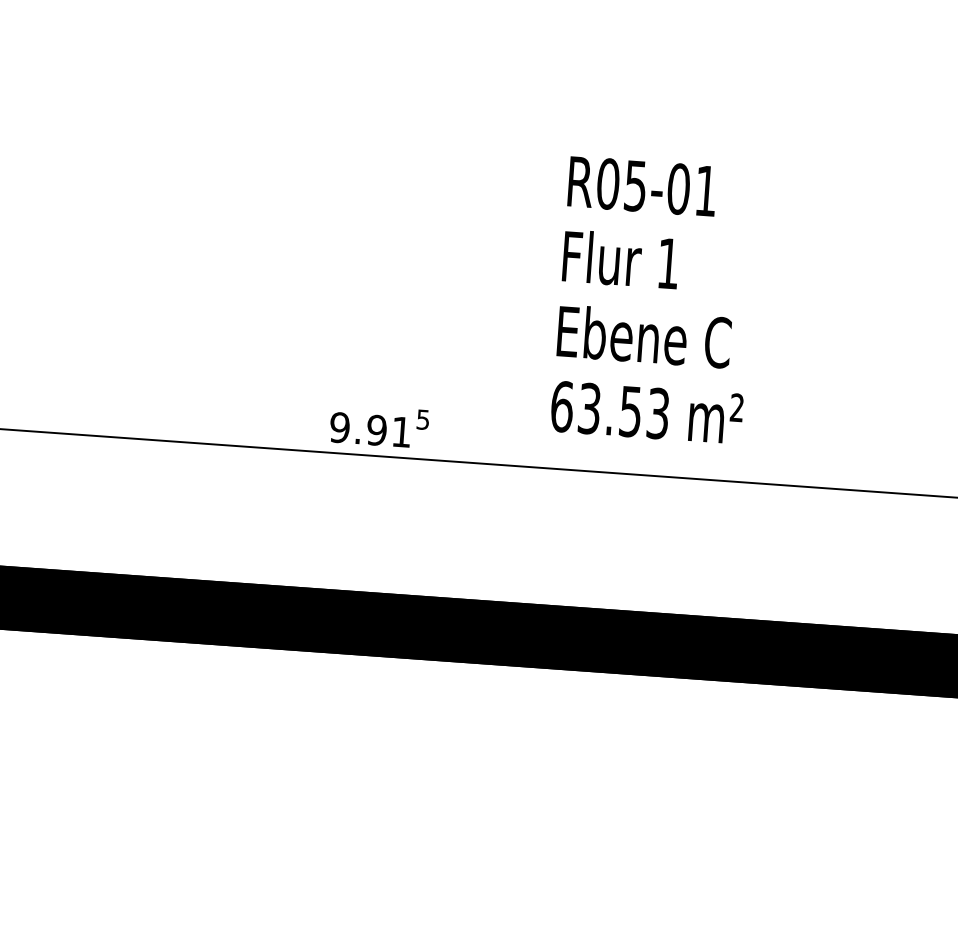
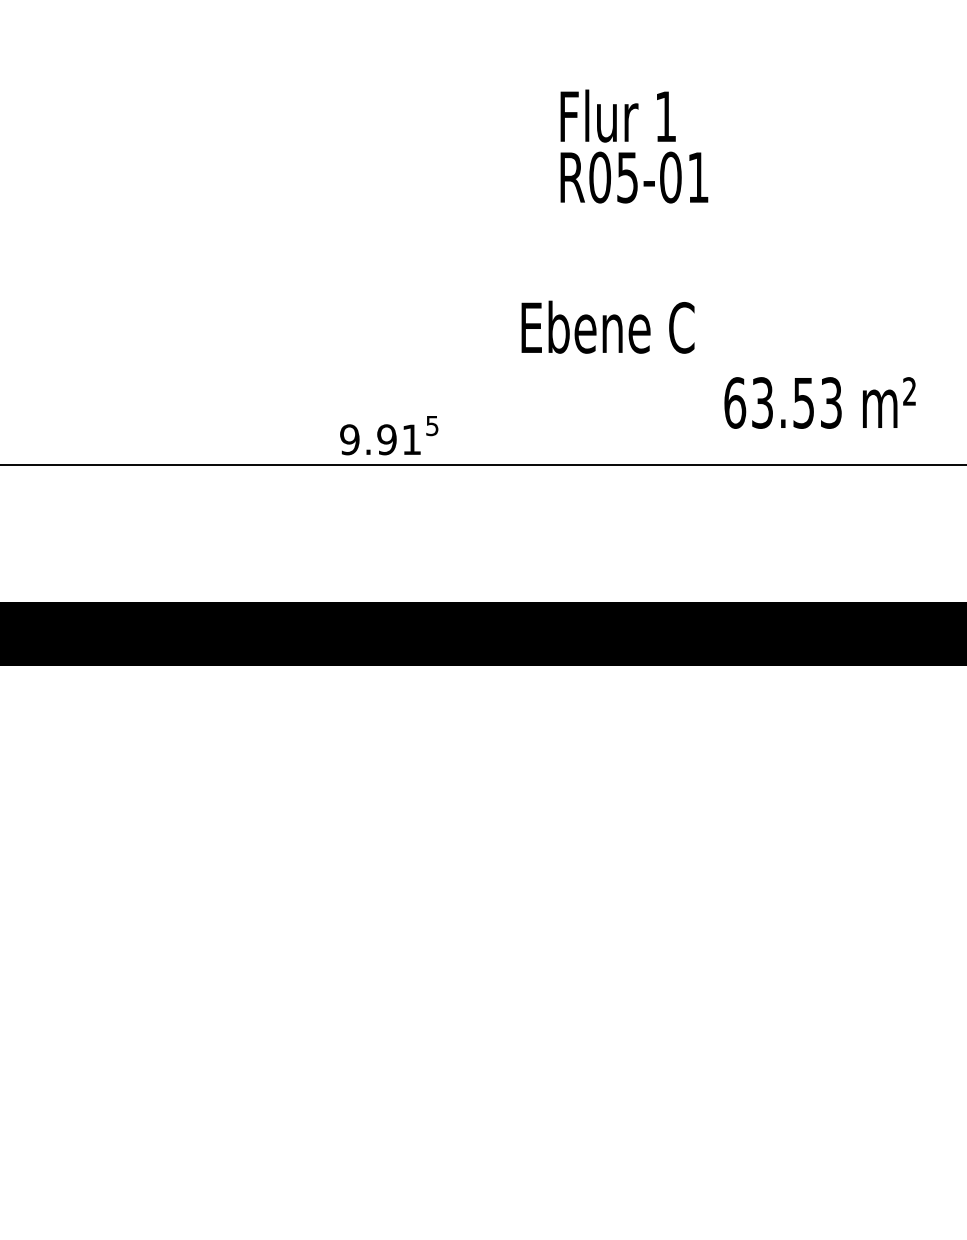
text: (620, 259) -> (617, 115), moved
text: (643, 335) -> (607, 326), moved
text: (646, 412) -> (819, 402), moved

